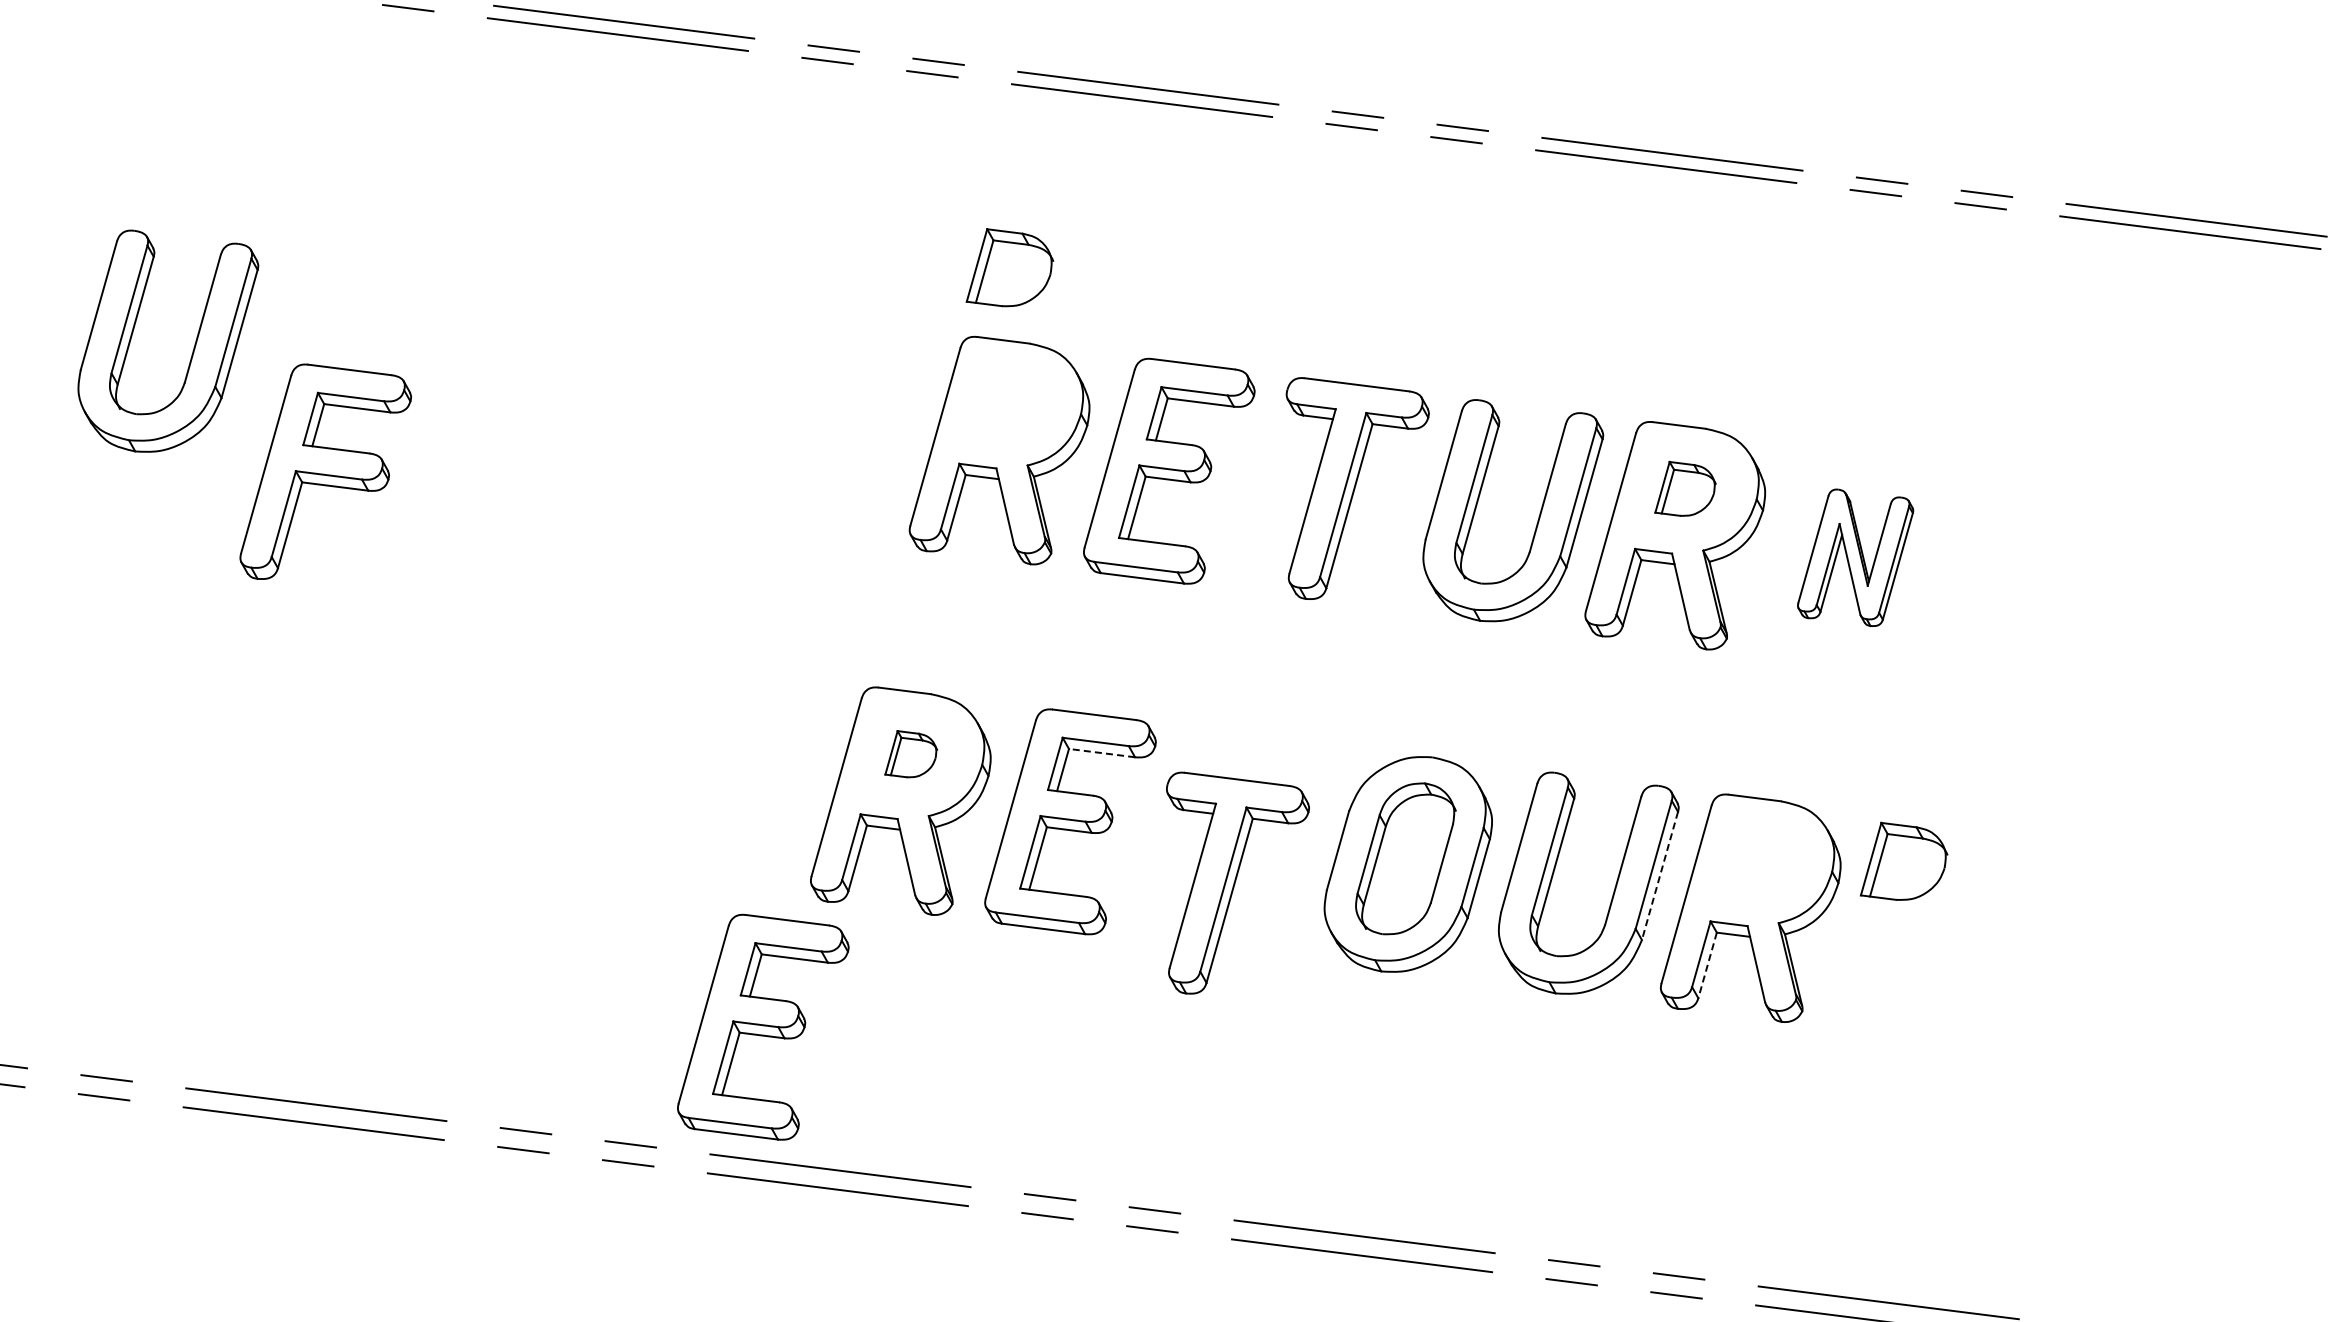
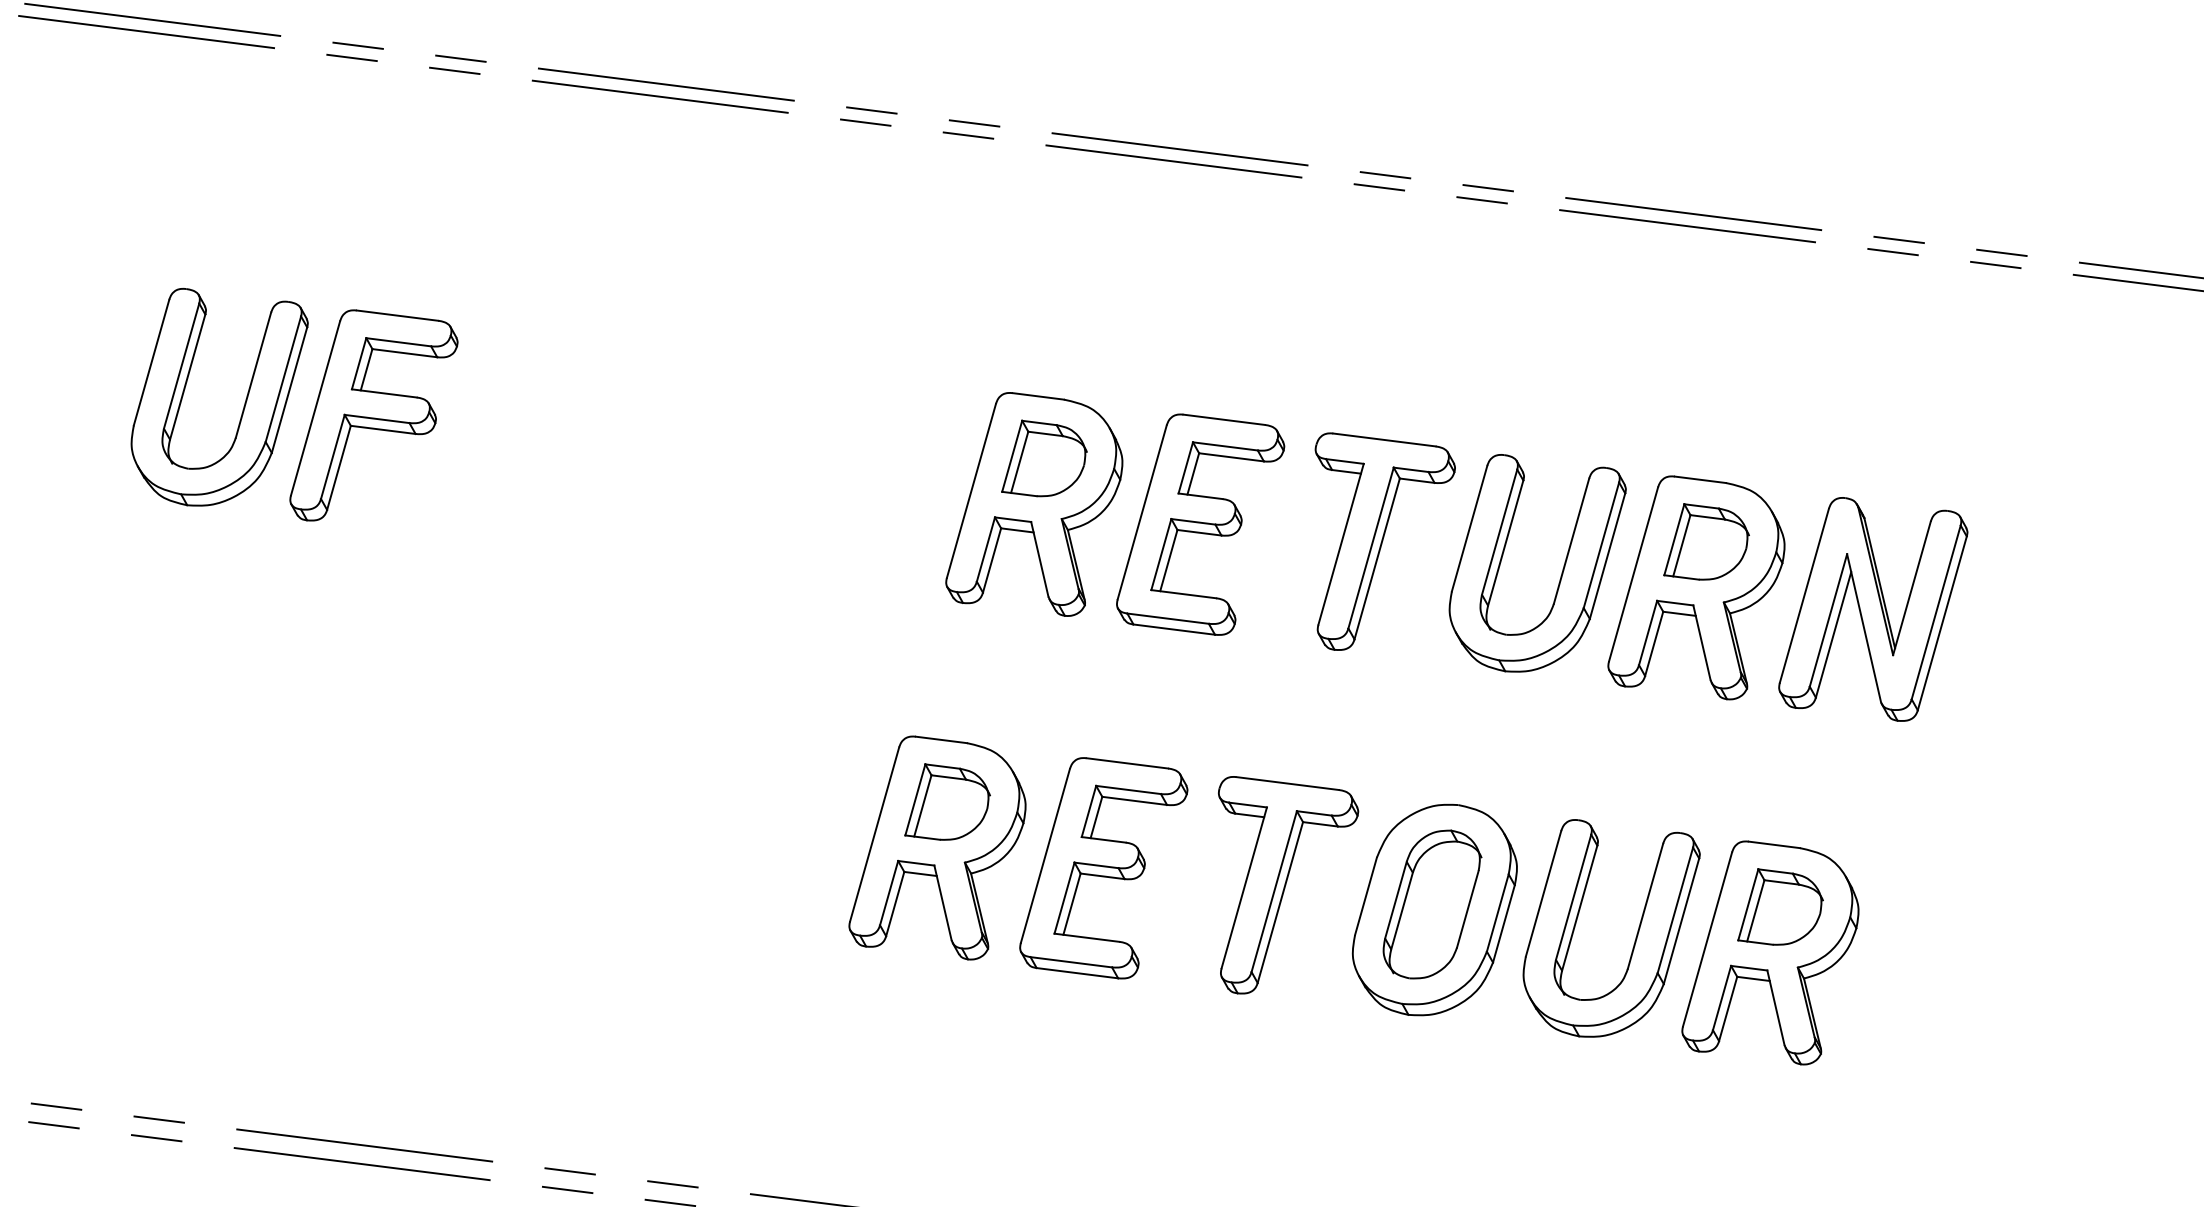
part: (1009, 267) -> (1044, 458), moved
part: (325, 471) -> (373, 415), moved
part: (1685, 488) -> (1706, 541), size x1.43
part: (1855, 557) -> (1873, 609), size x1.67
part: (911, 753) -> (947, 801), size x1.67
line: (1101, 753) -> (1134, 801), dashed -> solid
part: (1903, 860) -> (1780, 906), moved
line: (1659, 875) -> (1681, 920), dashed -> solid
part: (1237, 882) -> (1288, 884), moved
line: (1707, 965) -> (1728, 1009), dashed -> solid
part: (763, 1026) -> (802, 1068), removed

